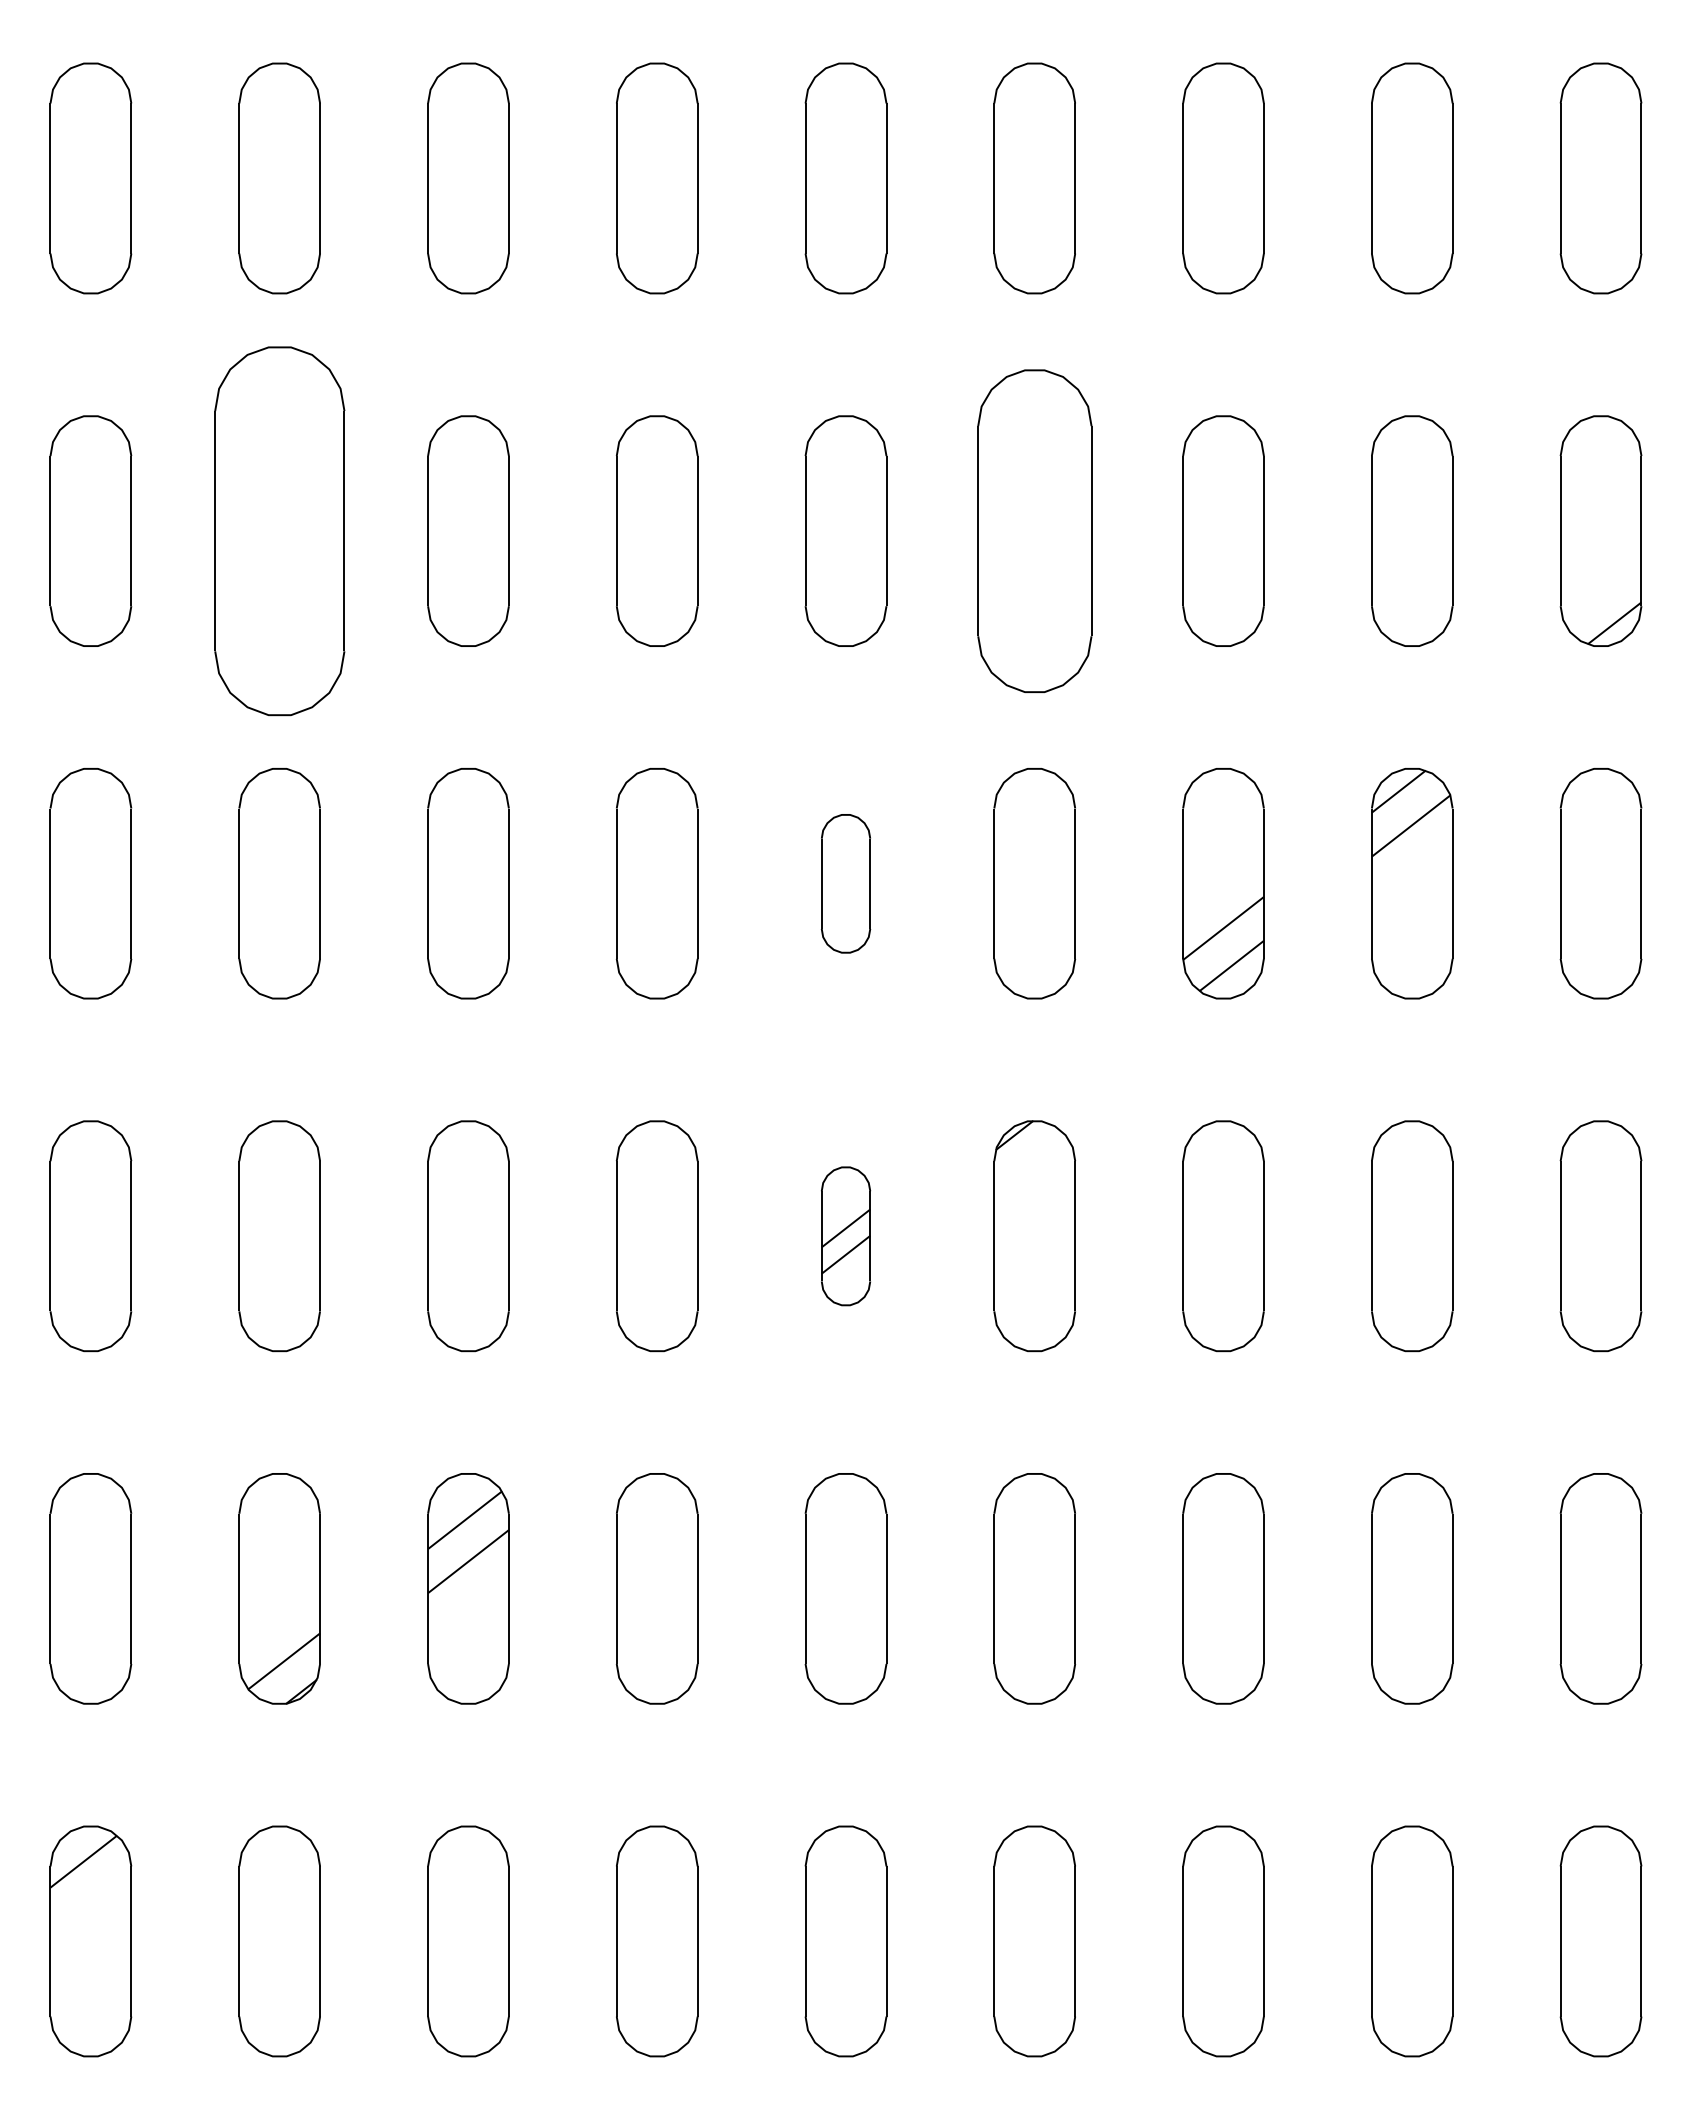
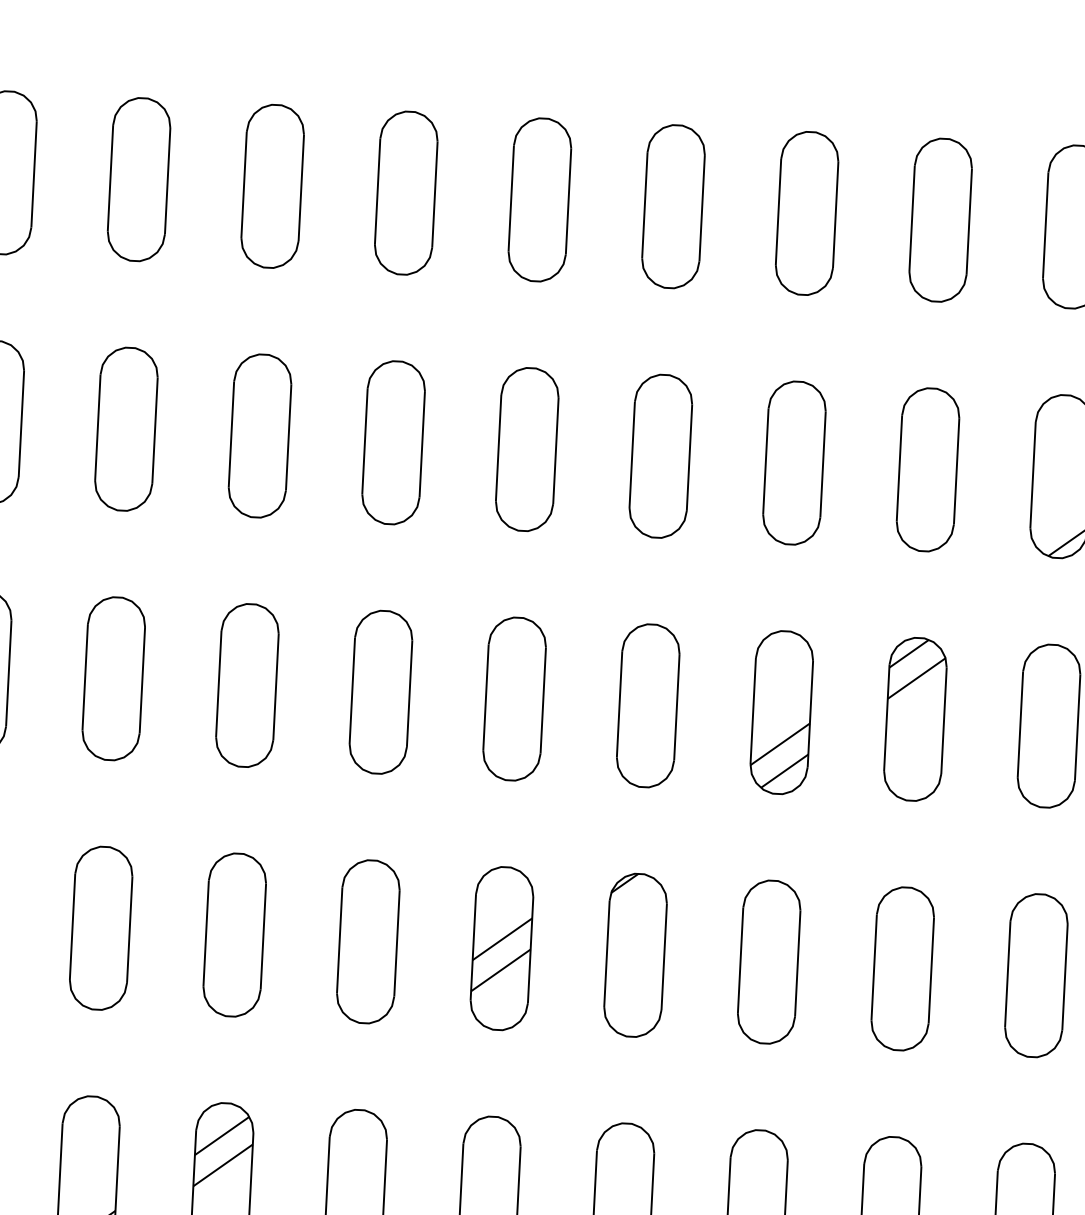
part: (279, 530) -> (126, 428), size x0.62
part: (1034, 530) -> (660, 455), size x0.71
part: (845, 883) -> (514, 698), size x1.67
part: (845, 1236) -> (501, 948), size x1.67

